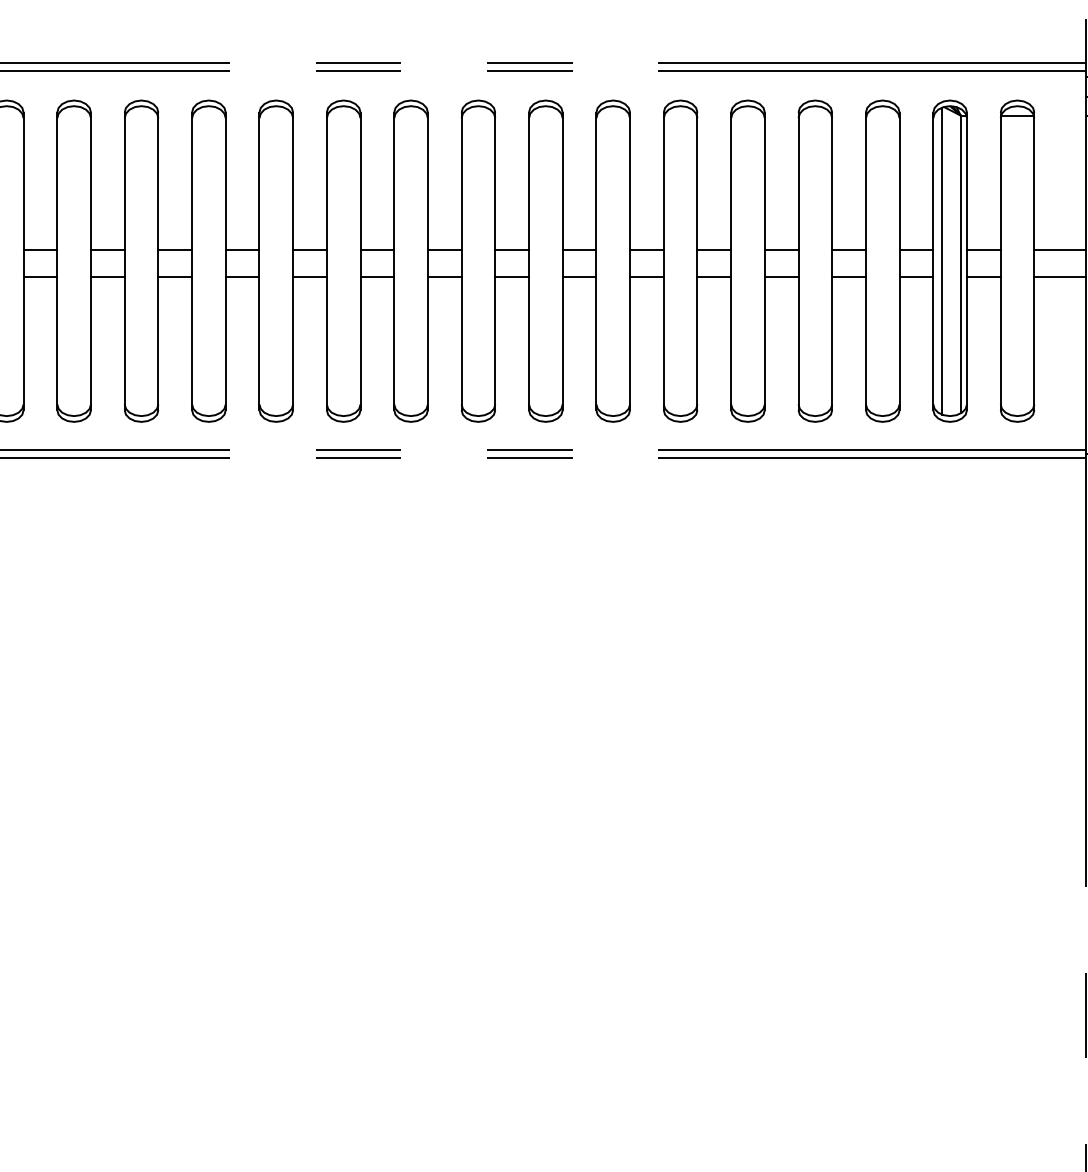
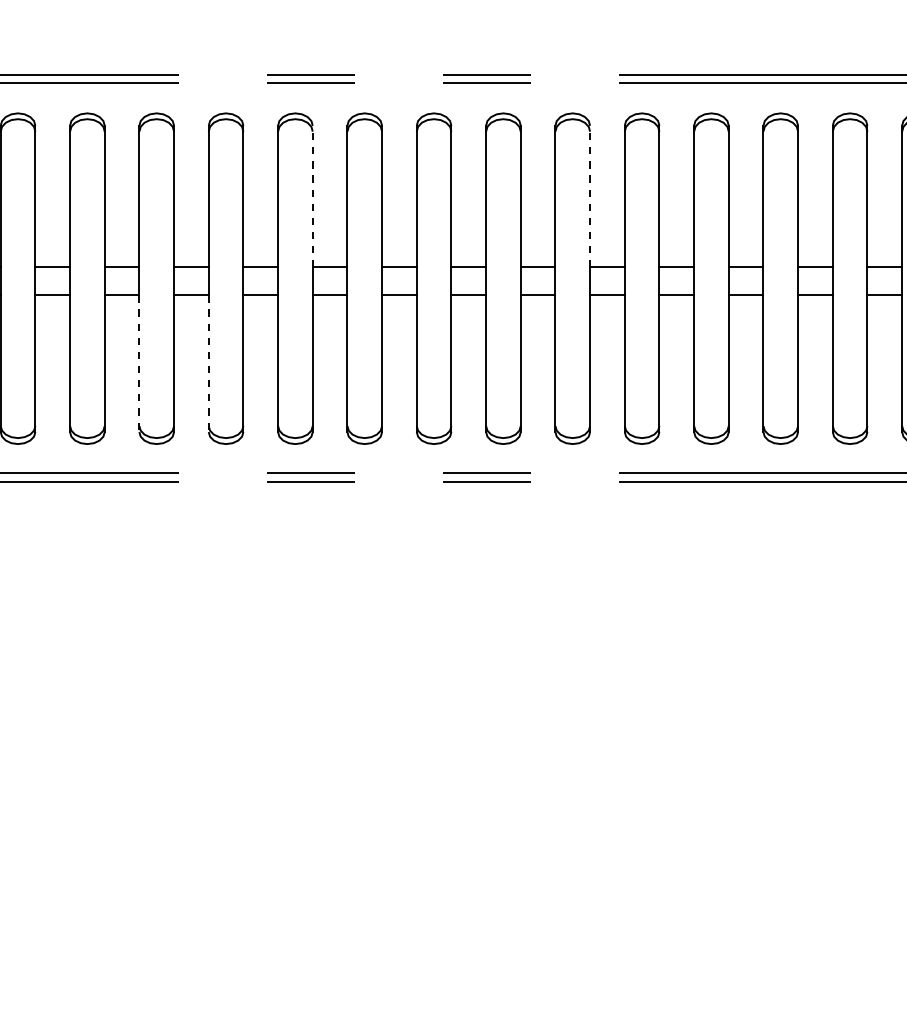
line: (360, 181) -> (312, 196), solid -> dashed
line: (630, 181) -> (590, 196), solid -> dashed
line: (192, 344) -> (139, 364), solid -> dashed
line: (259, 344) -> (208, 364), solid -> dashed

